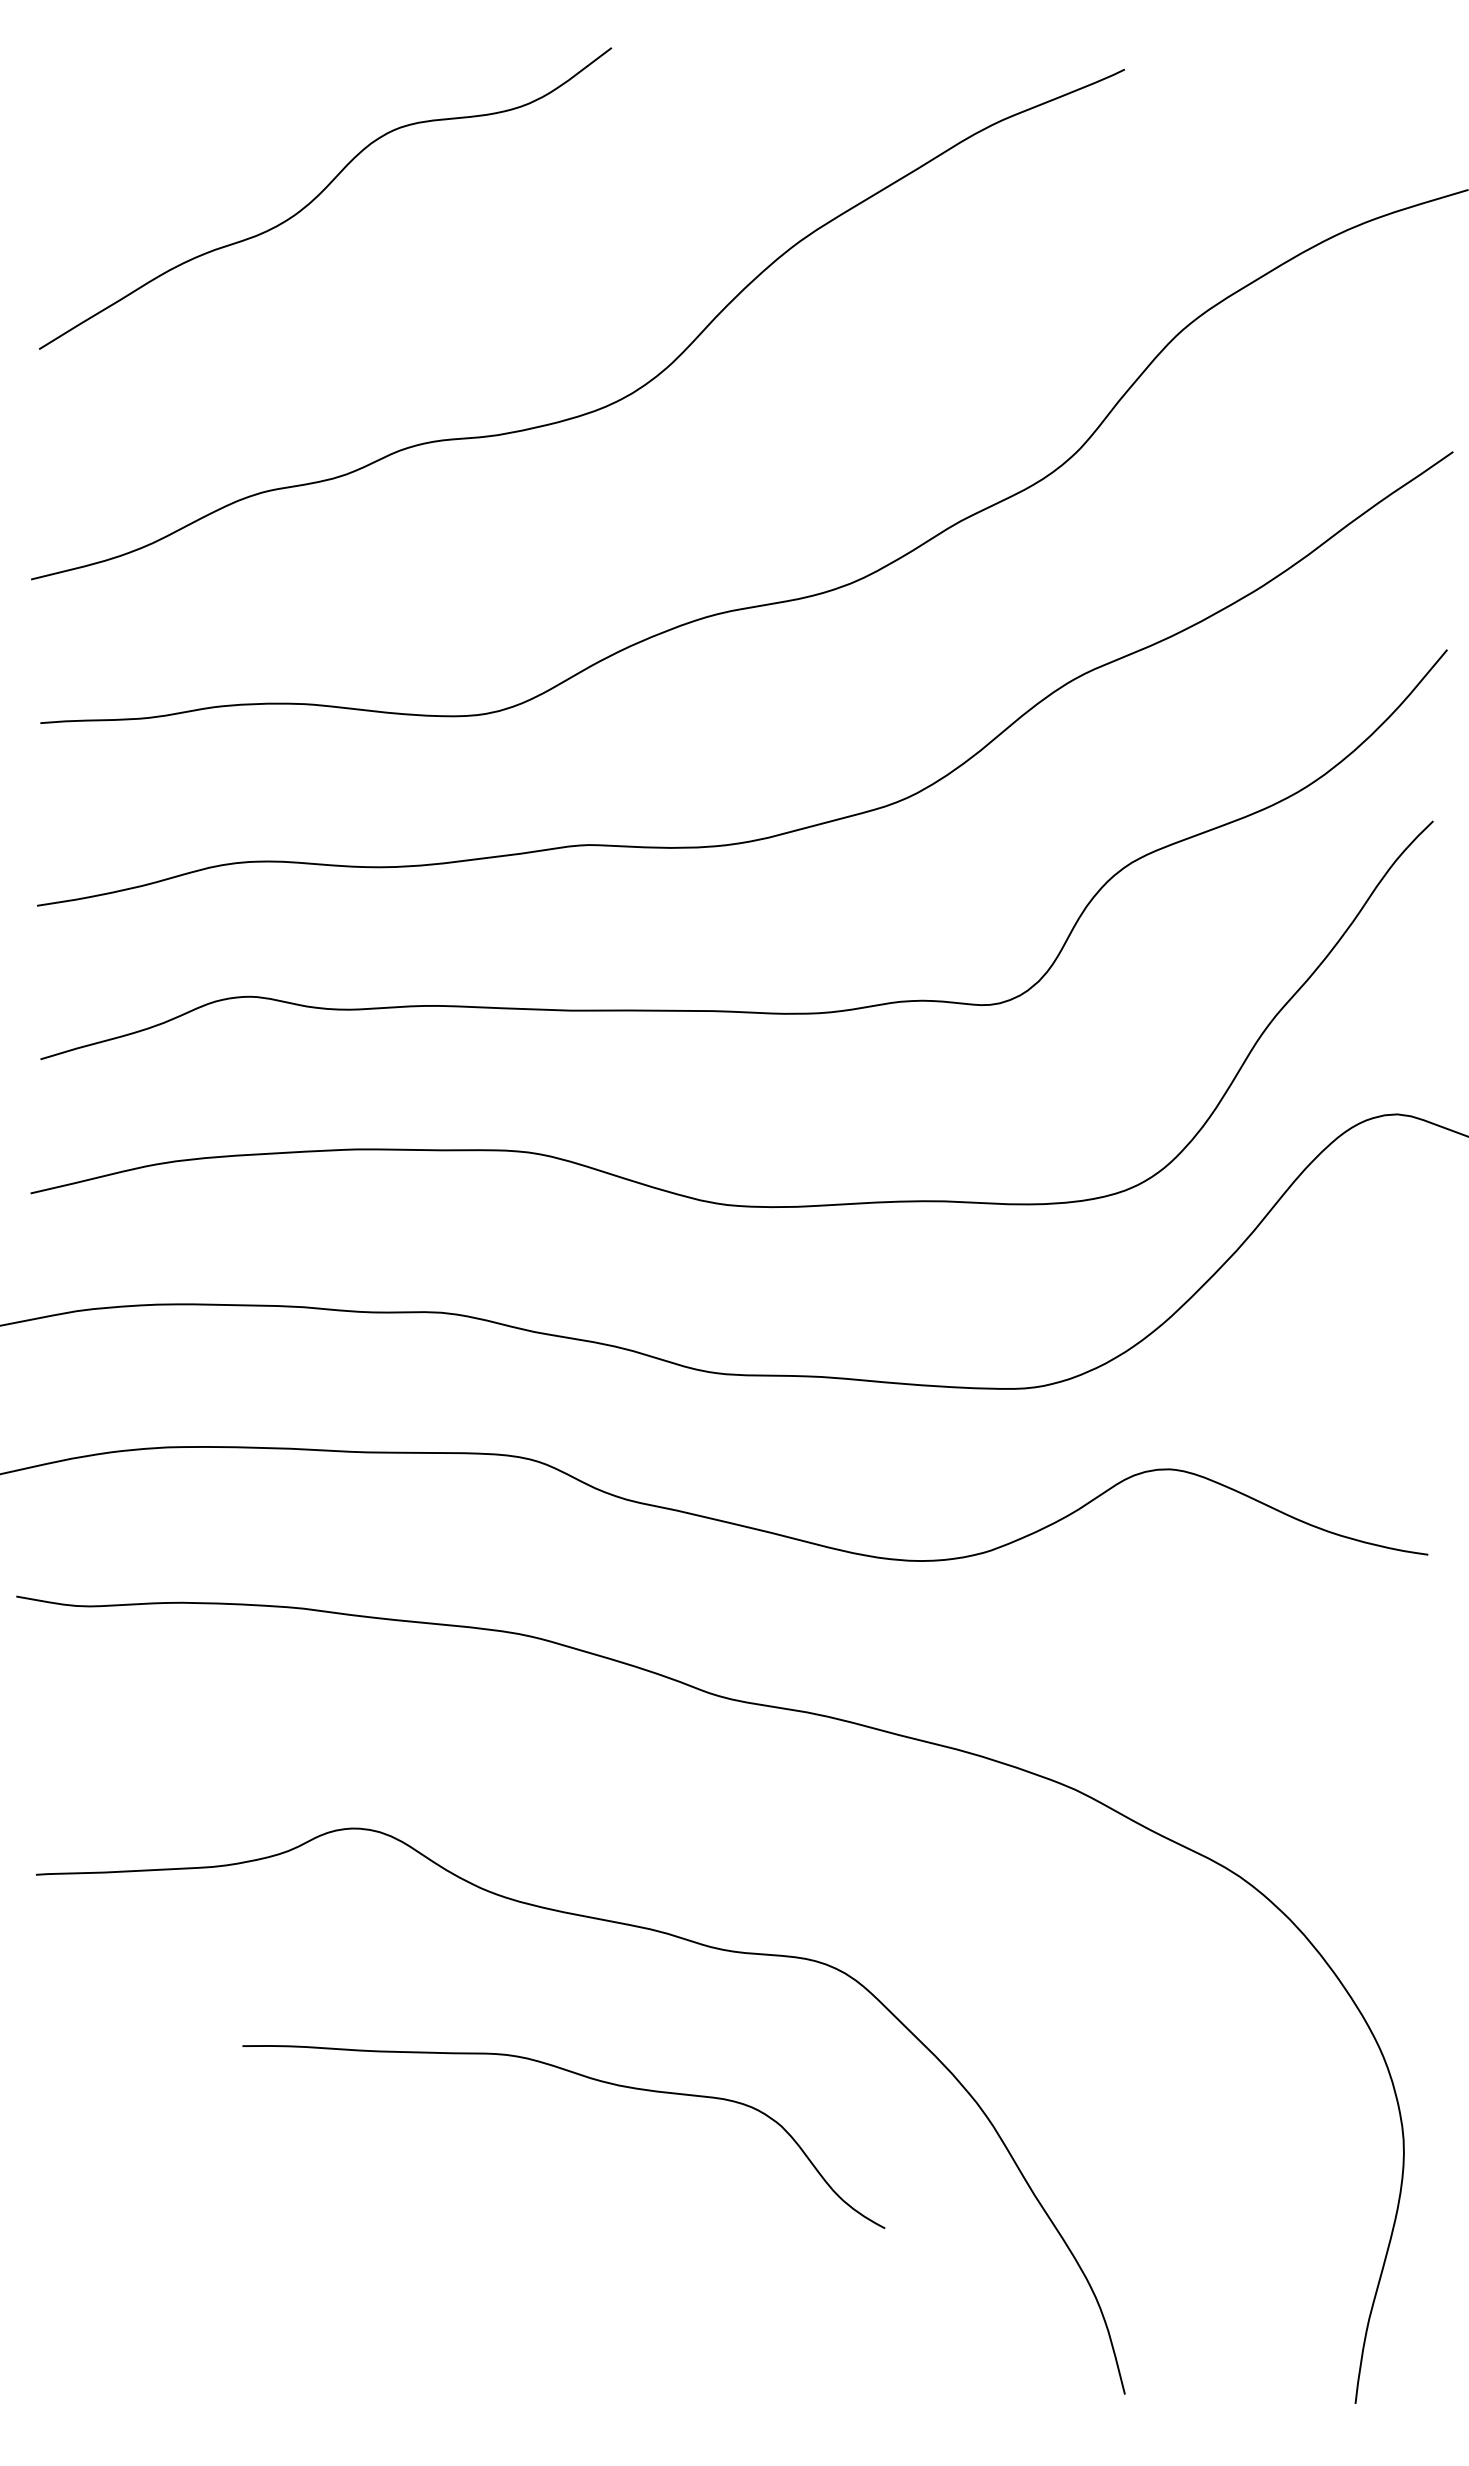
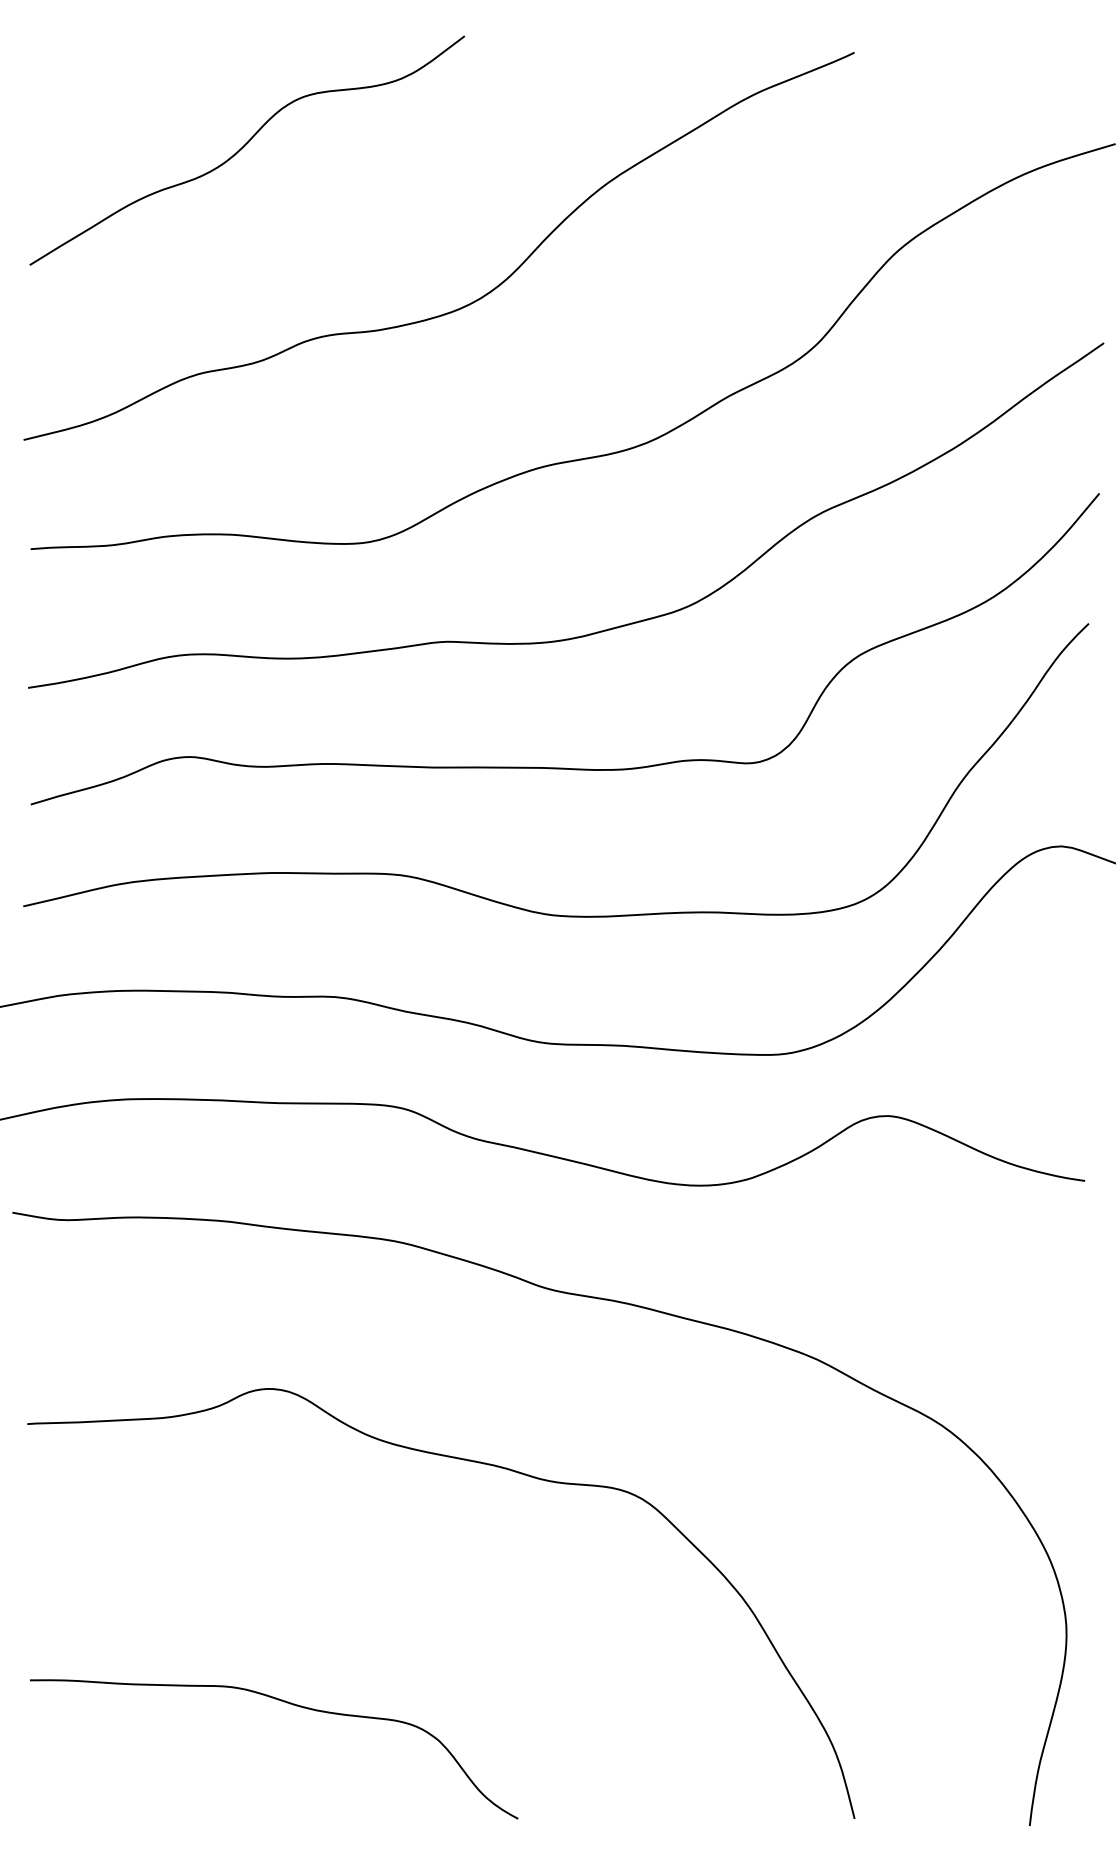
curve: (584, 2077) -> (289, 1704), moved

